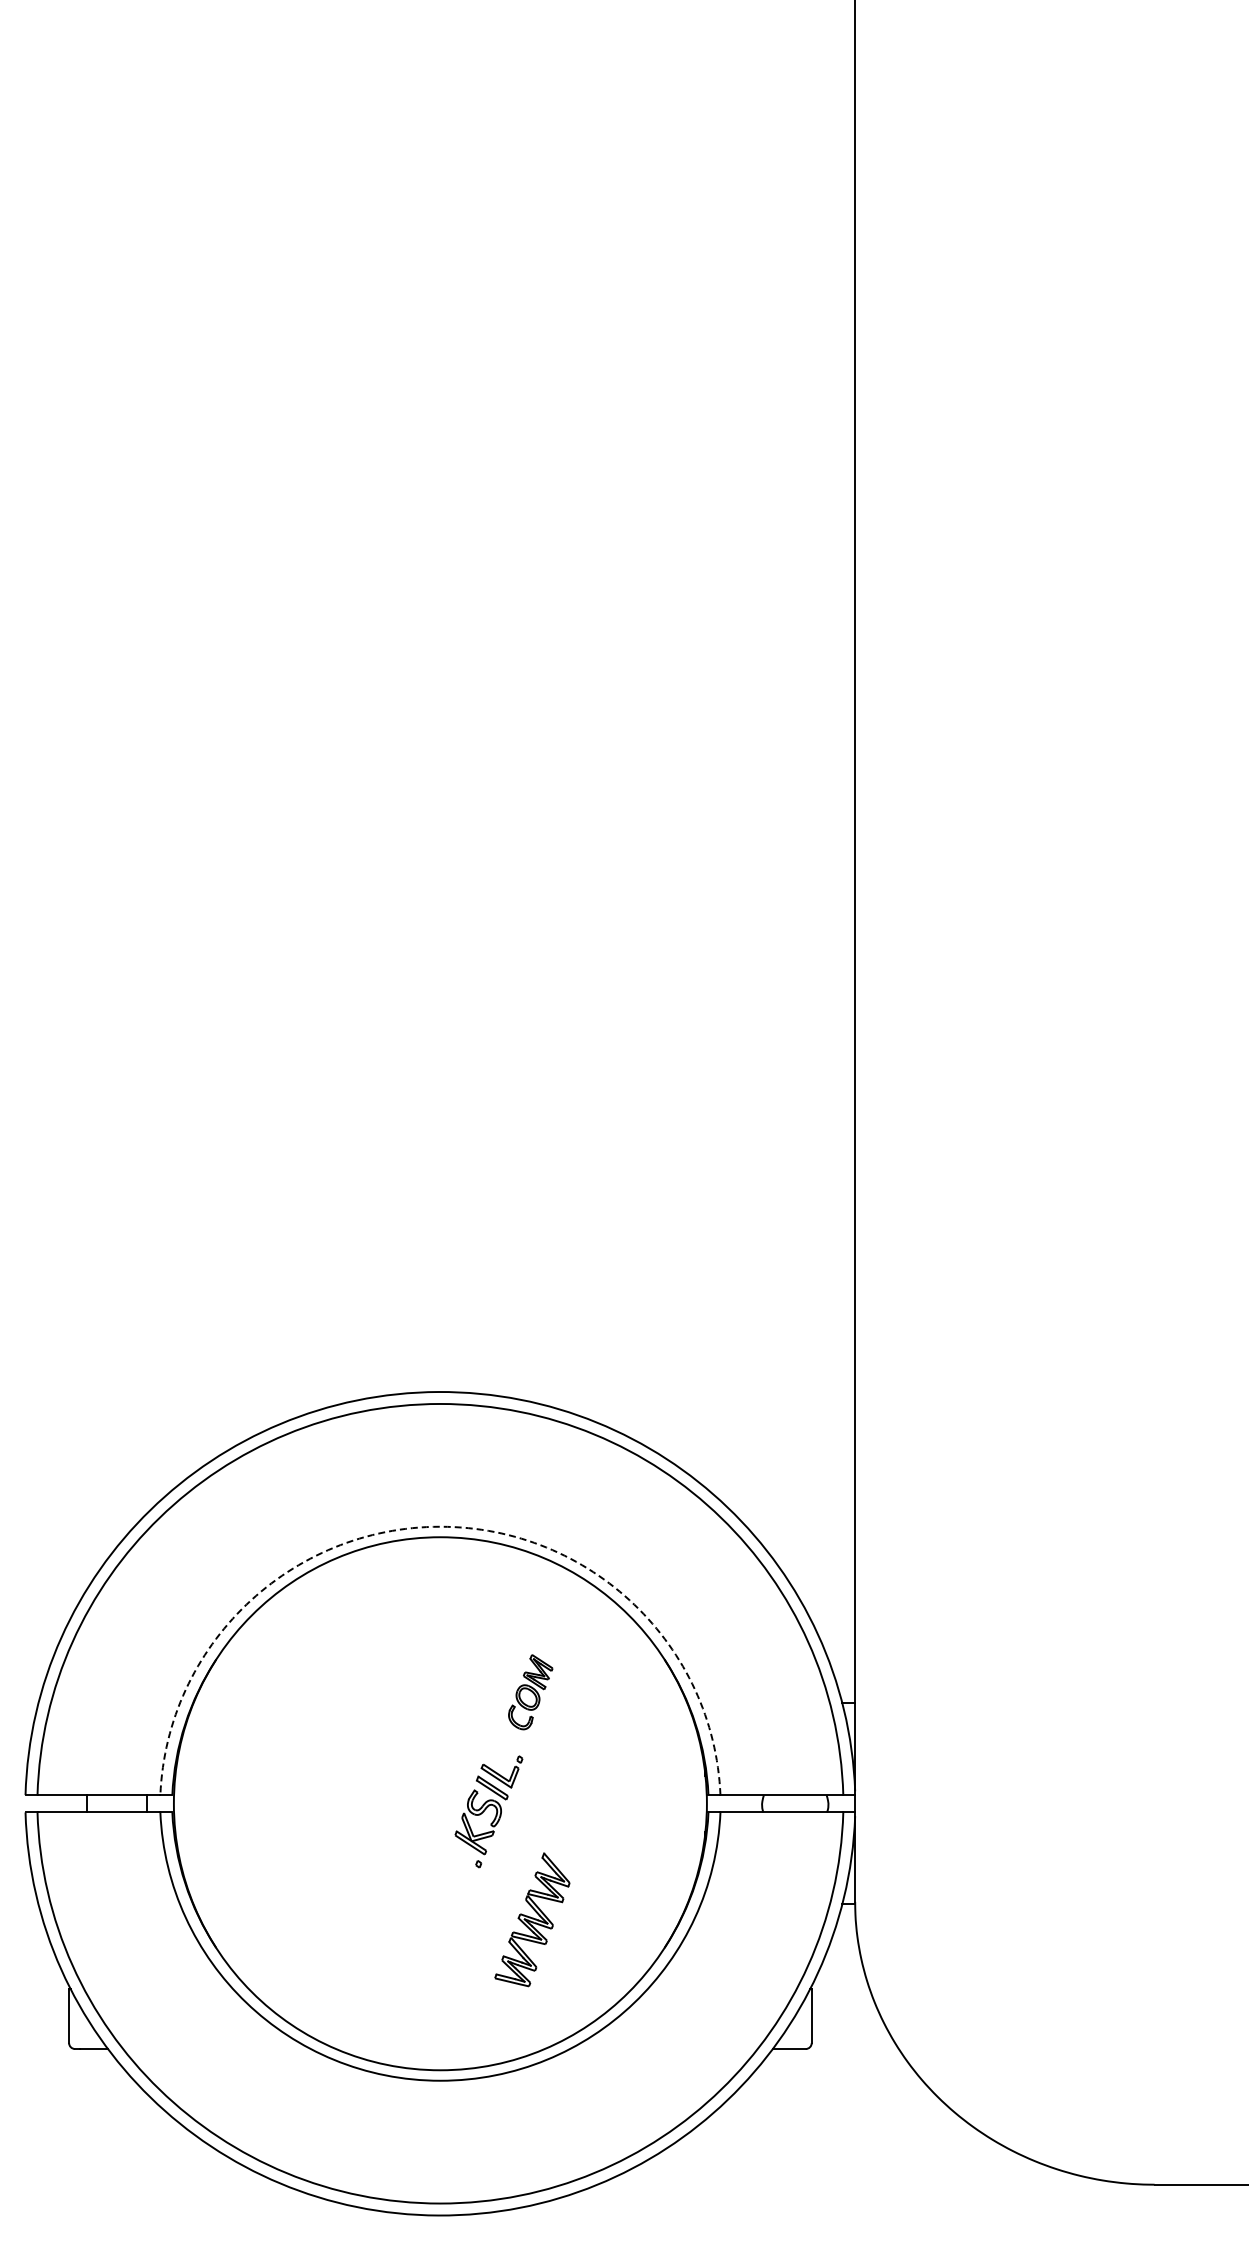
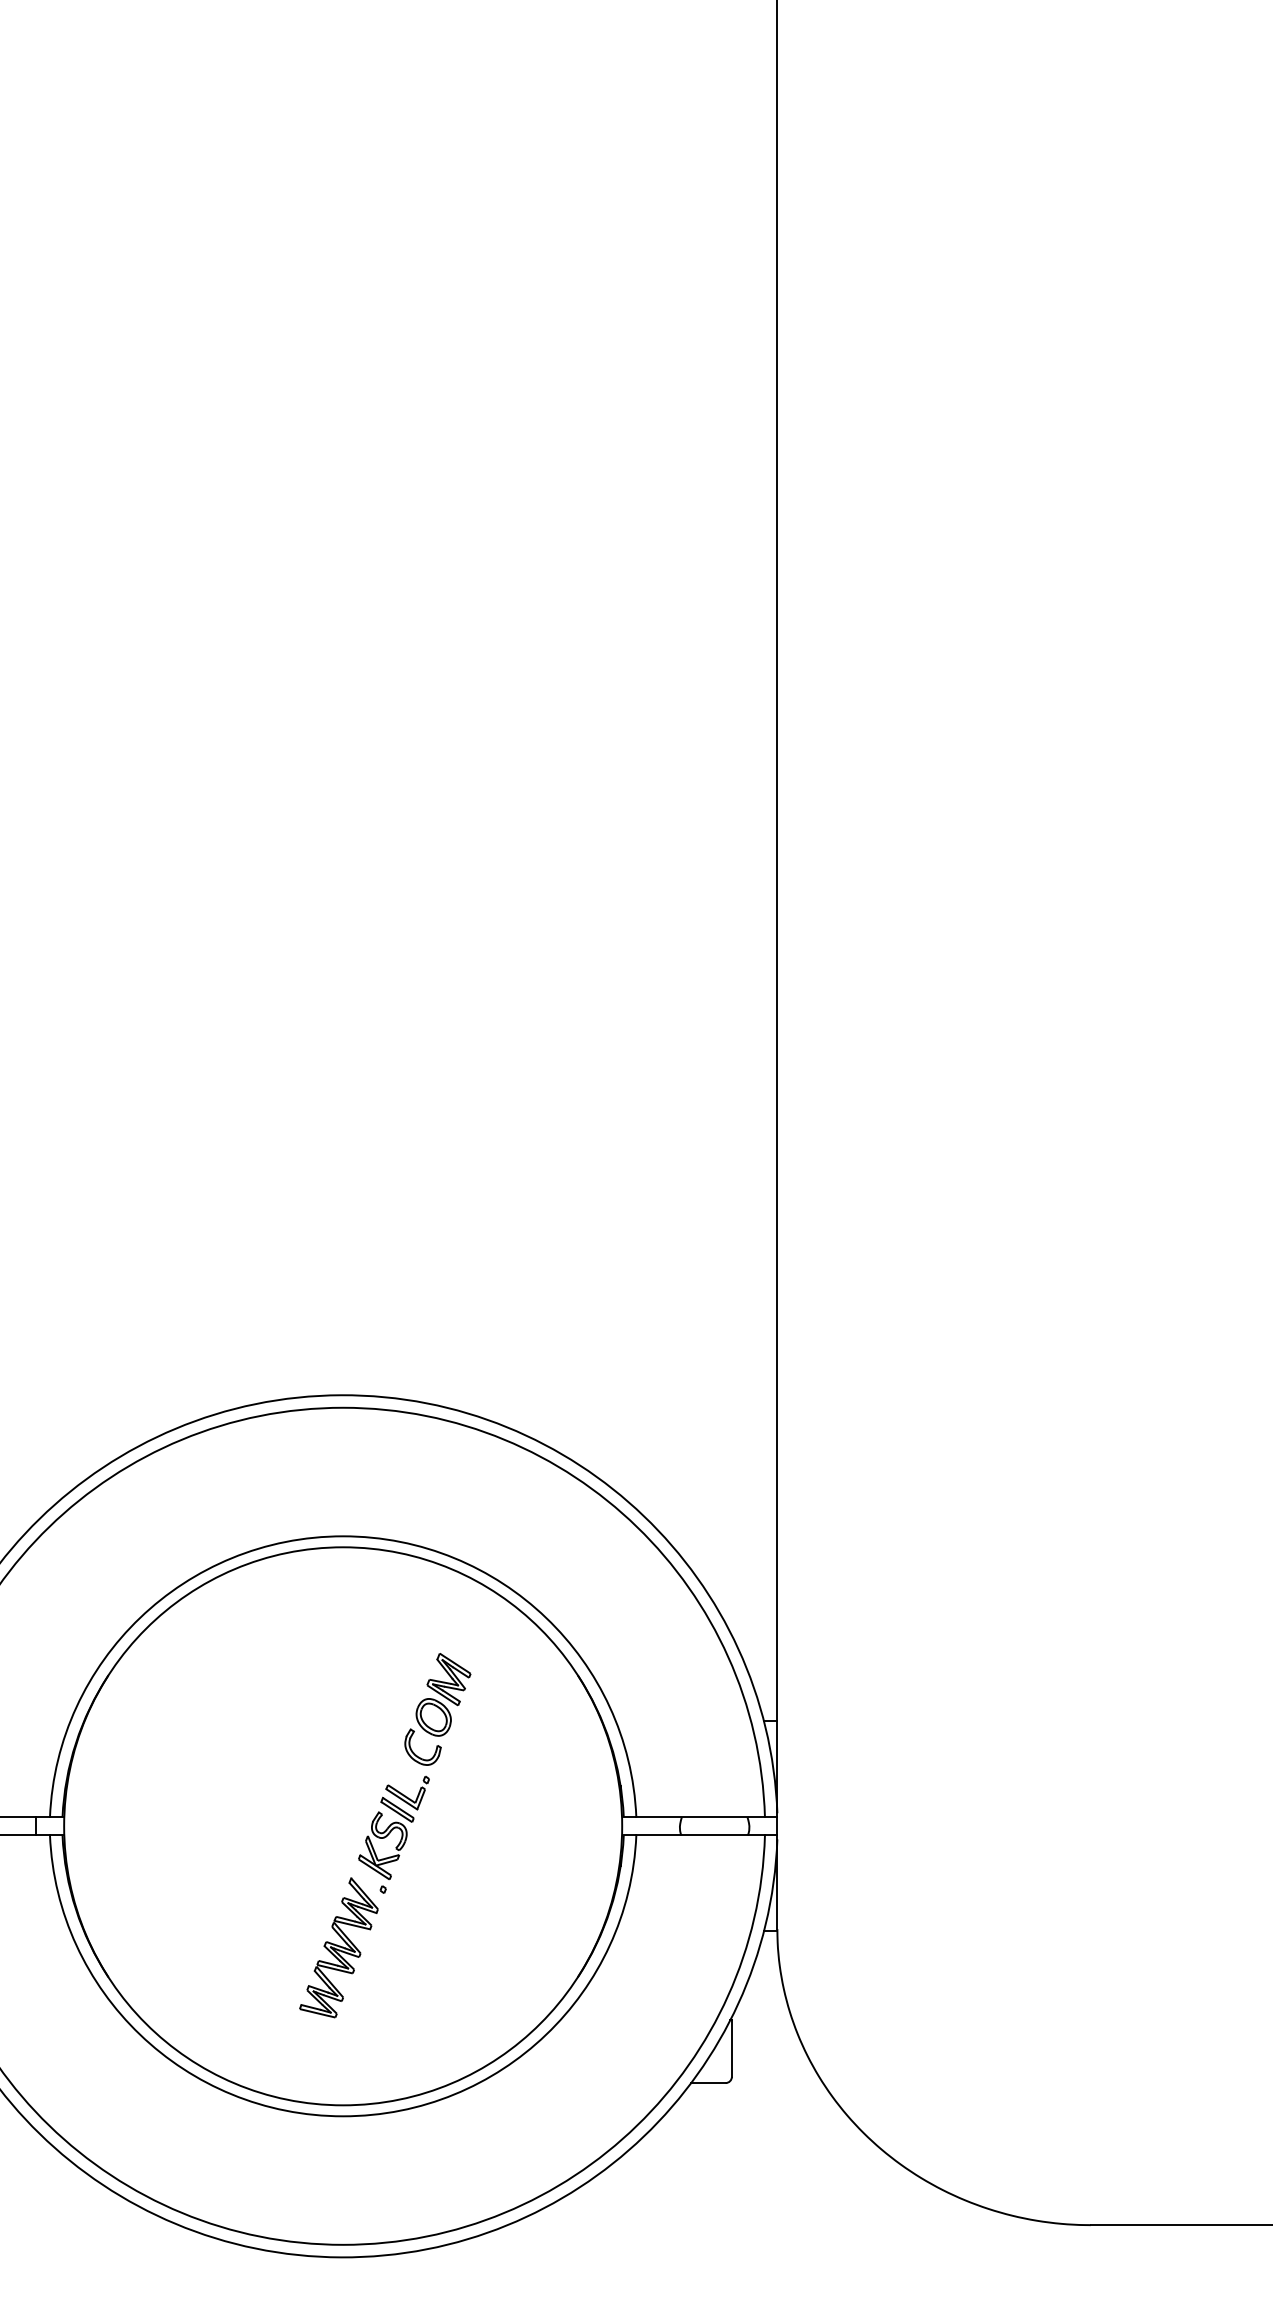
arc: (440, 1526) -> (343, 1536), dashed -> solid
part: (530, 1692) -> (437, 1709), size x1.43
part: (532, 1919) -> (339, 1947), moved

